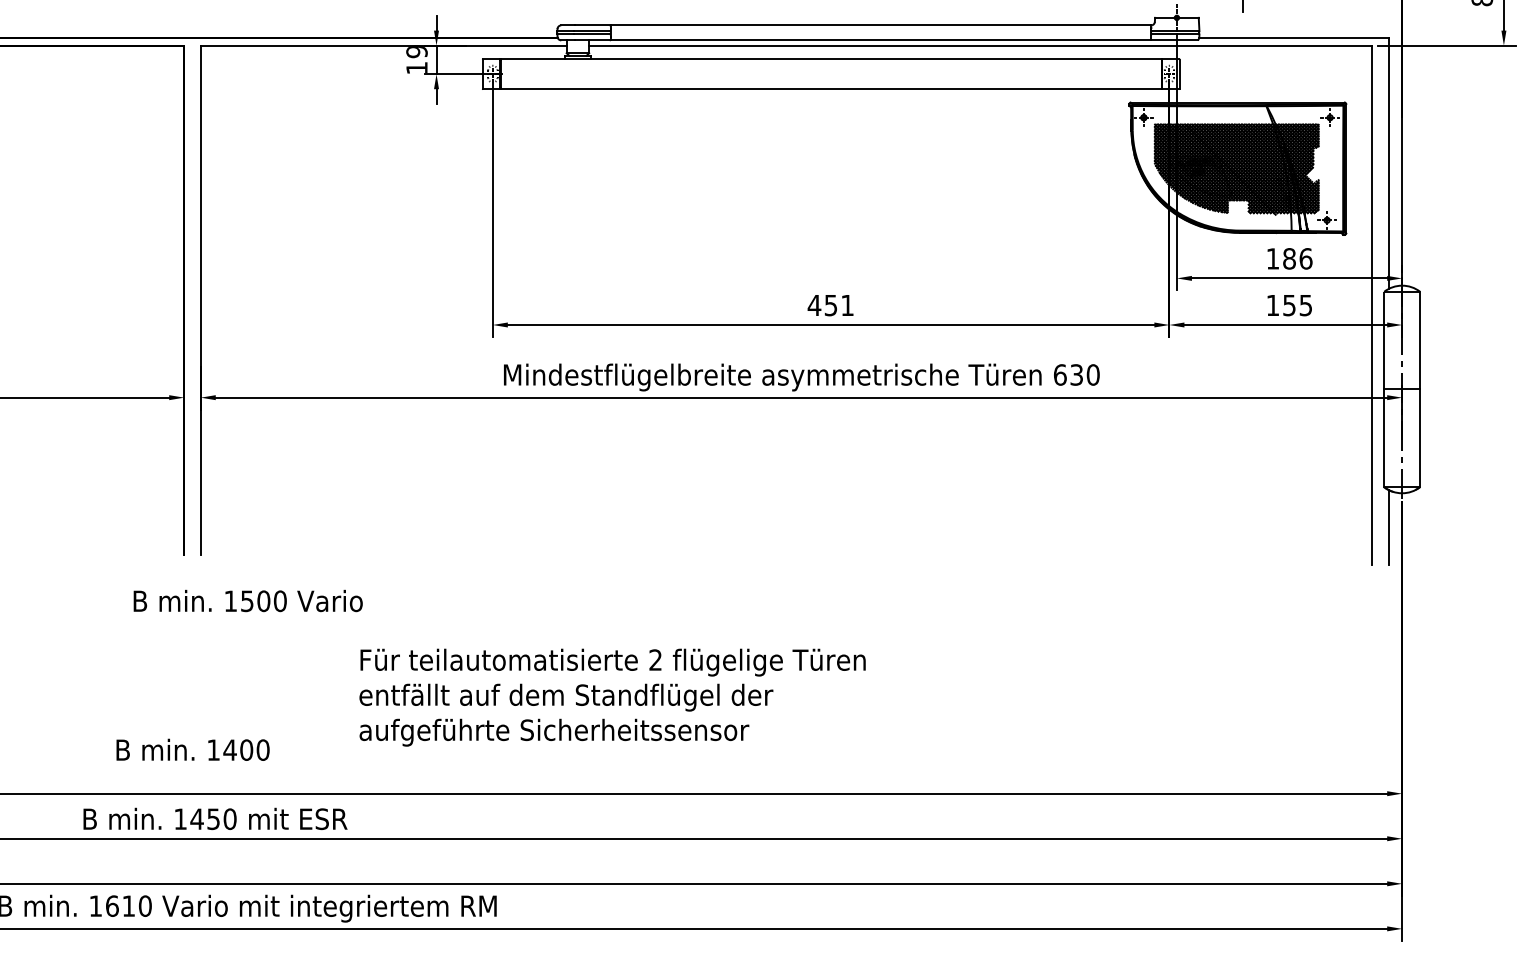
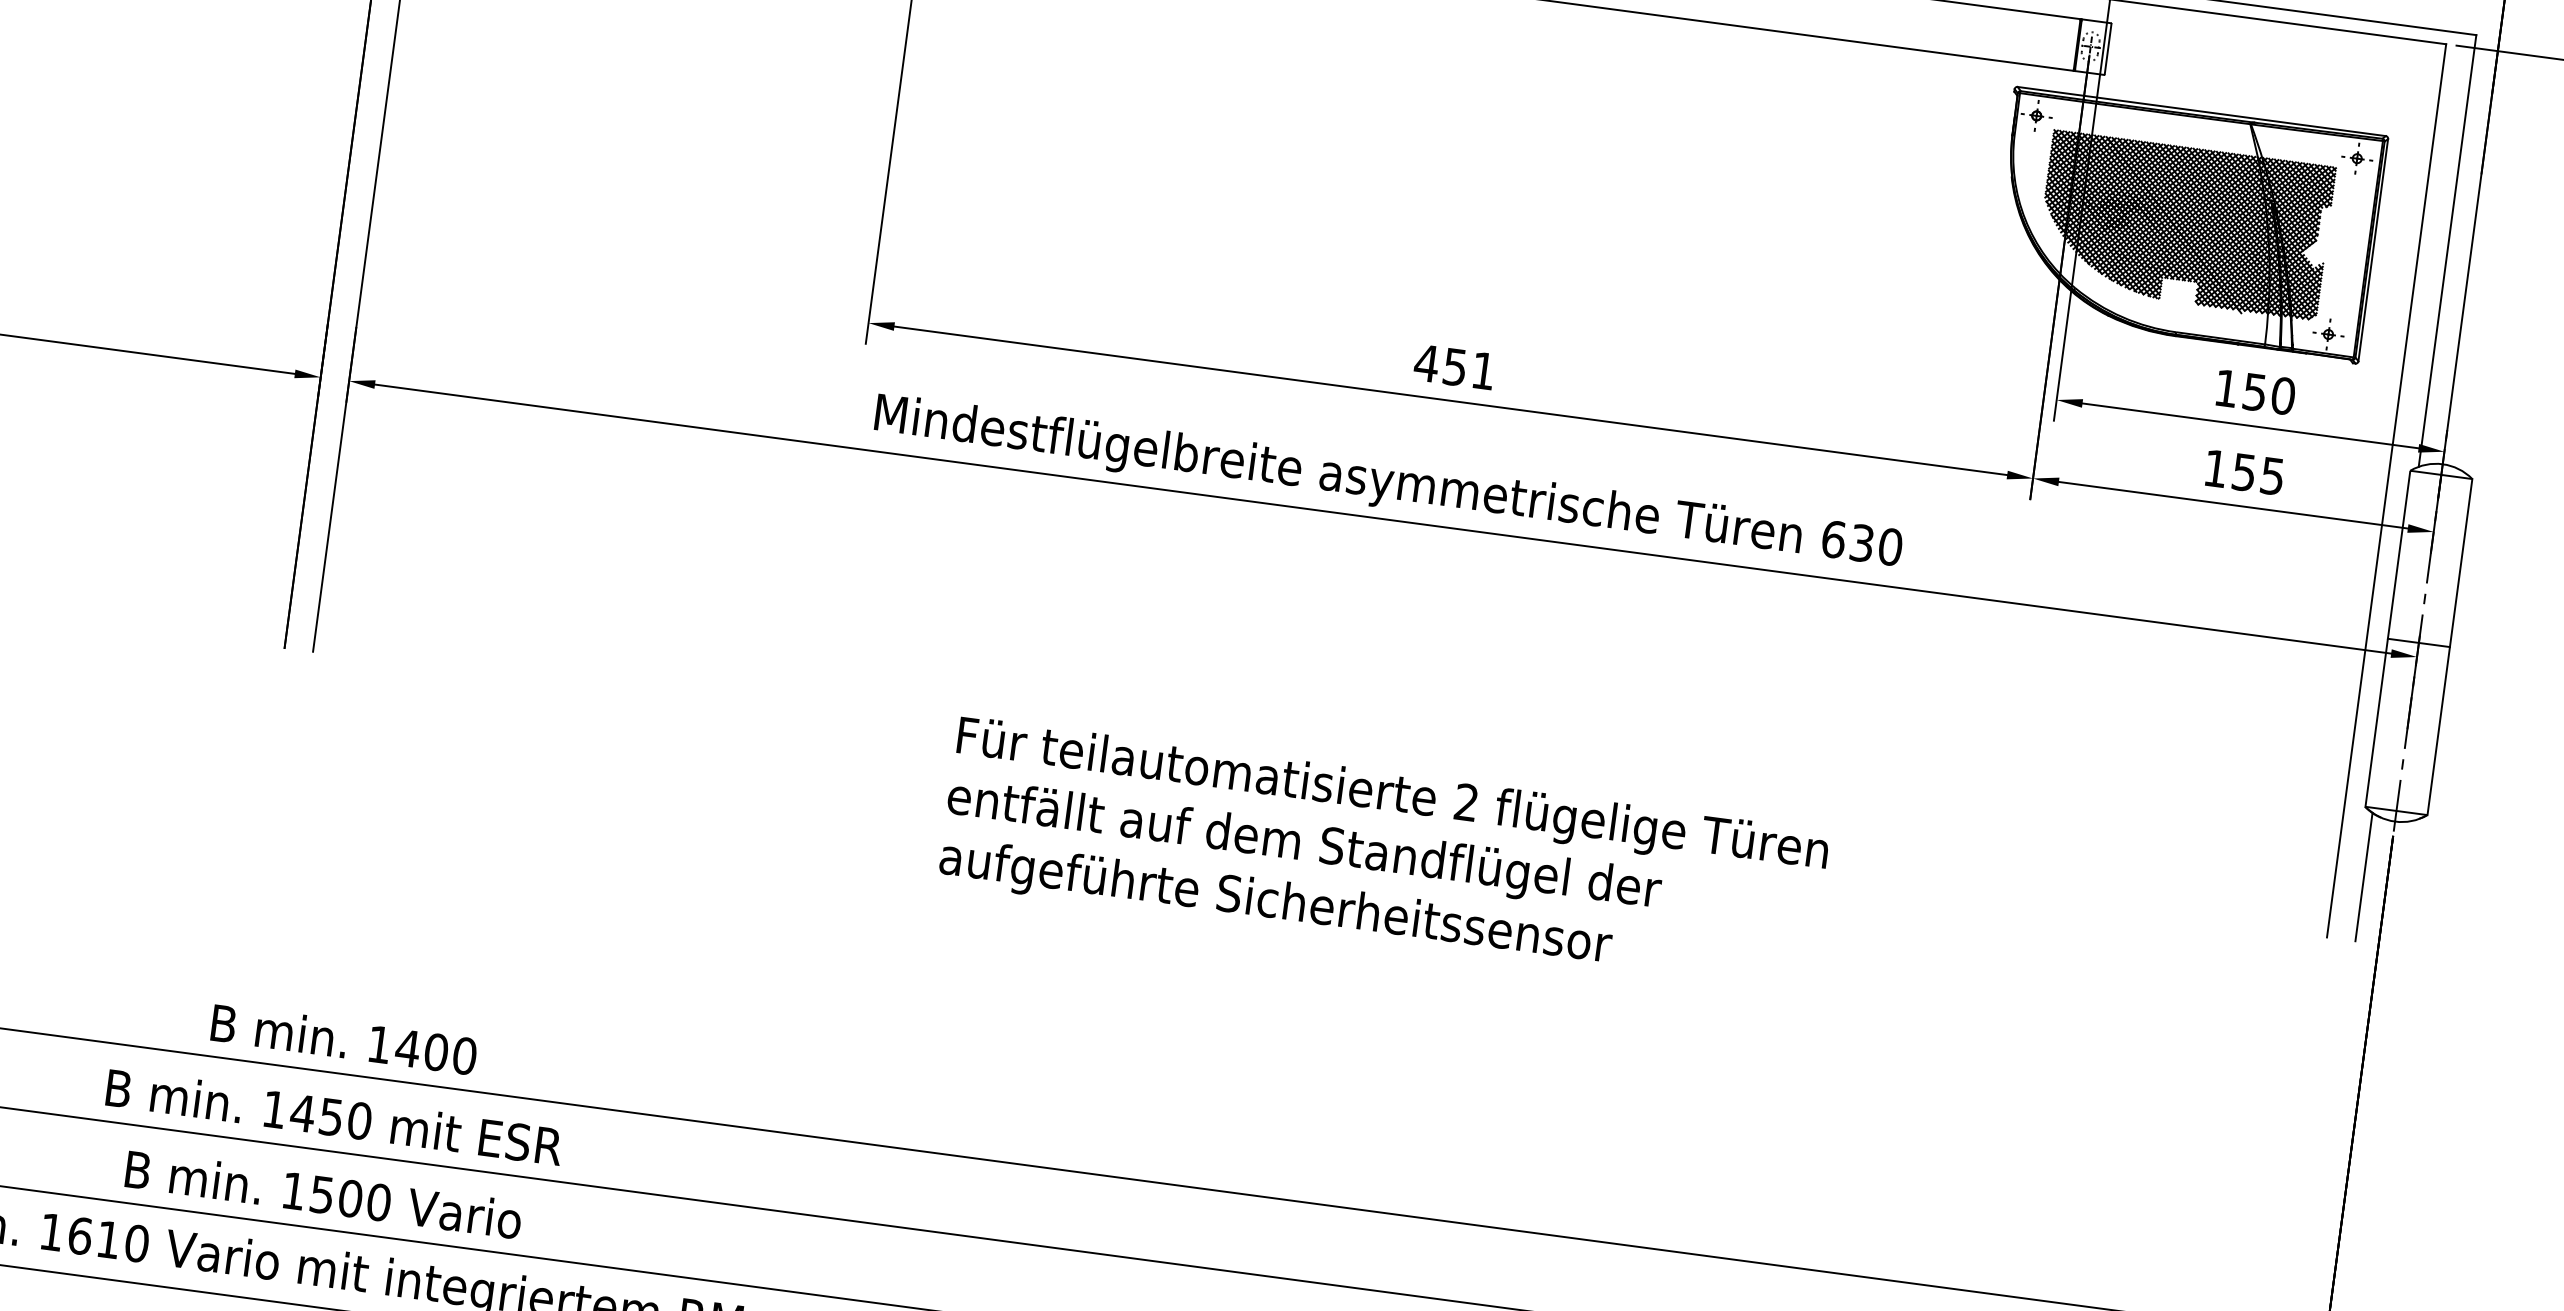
text: (1297, 258) -> (2268, 393), 186 -> 150
text: (247, 600) -> (322, 1193), moved
text: (612, 697) -> (1383, 856), moved
text: (192, 749) -> (343, 1038), moved
text: (215, 818) -> (334, 1116), moved

